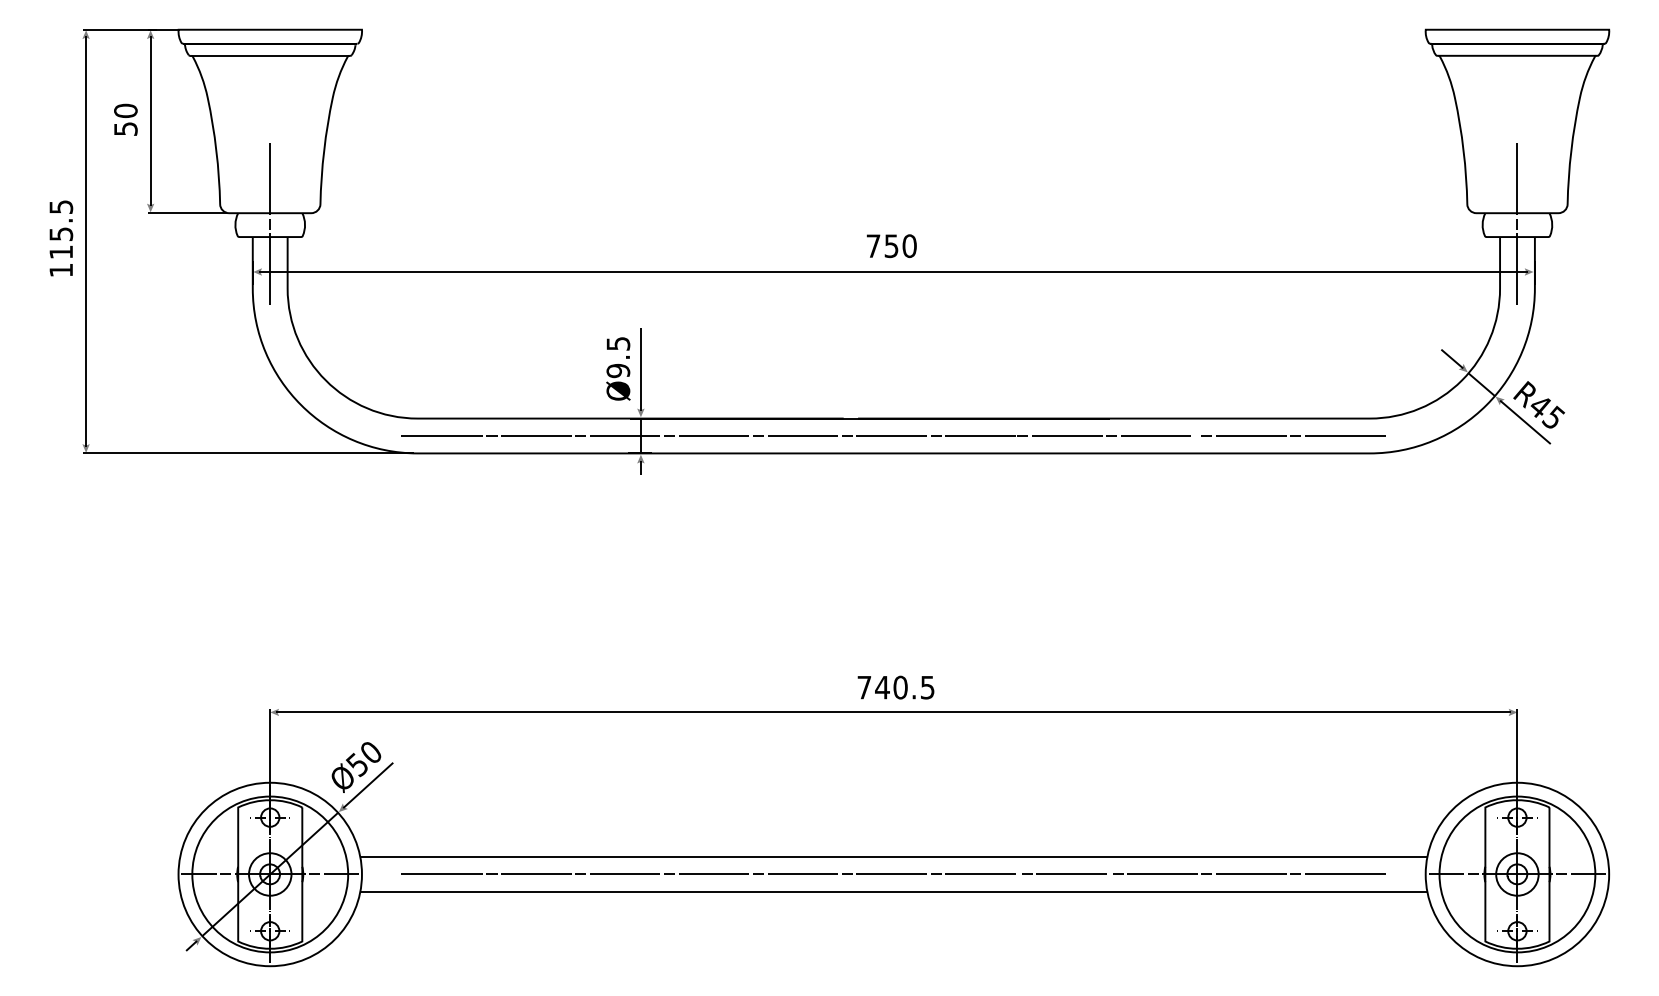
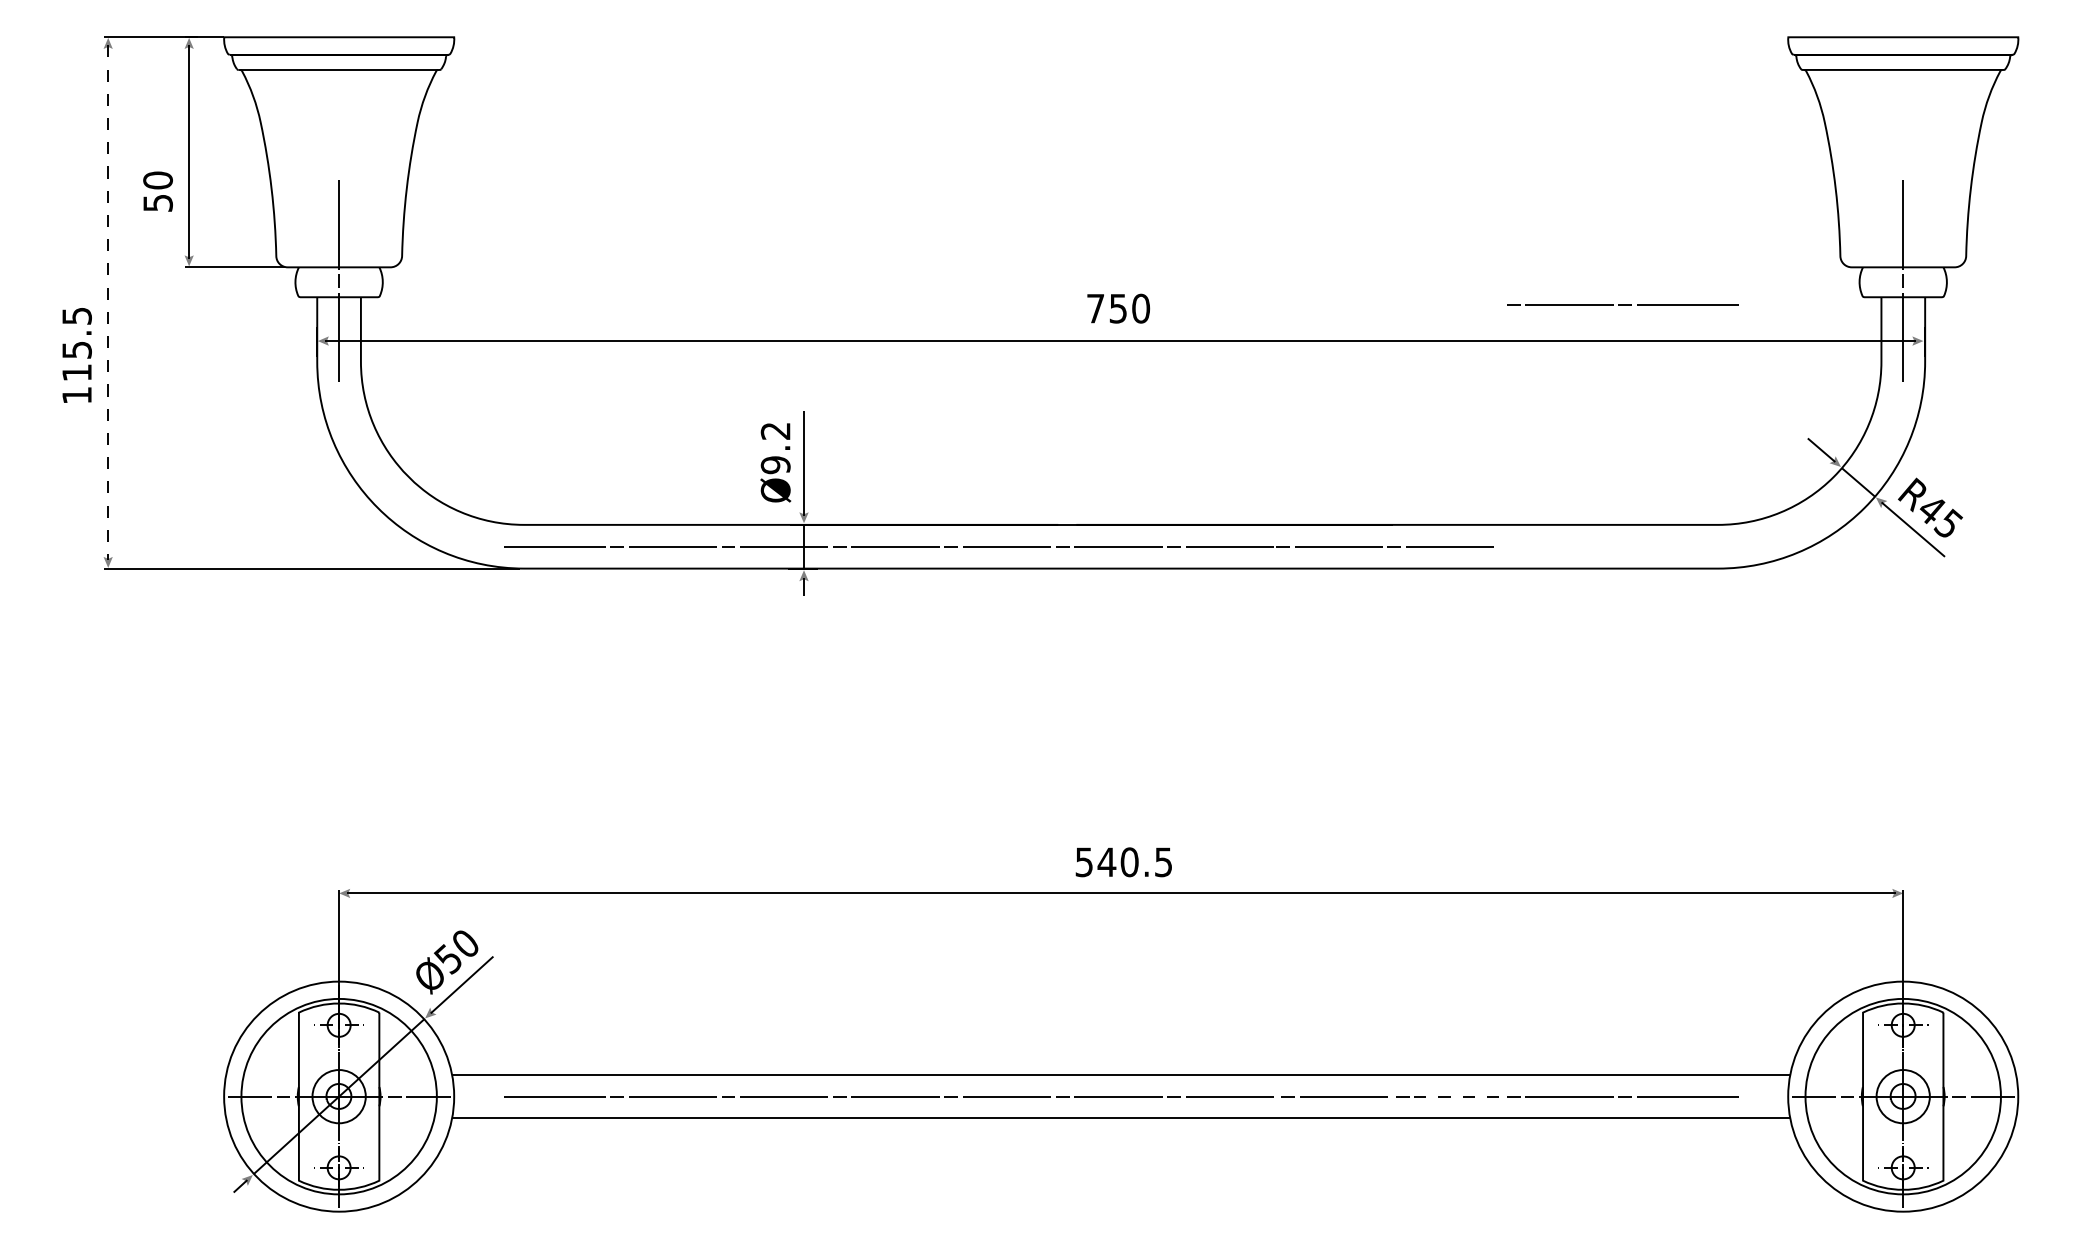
text: (125, 119) -> (157, 191), moved
text: (61, 238) -> (77, 355), moved
line: (86, 242) -> (108, 304), solid -> dashed
text: (618, 343) -> (775, 430), Ø9.5 -> Ø9.2
line: (1293, 435) -> (1622, 304), moved
text: (864, 687) -> (1084, 862), 740.5 -> 540.5
line: (1163, 874) -> (1459, 1096), solid -> dashed

